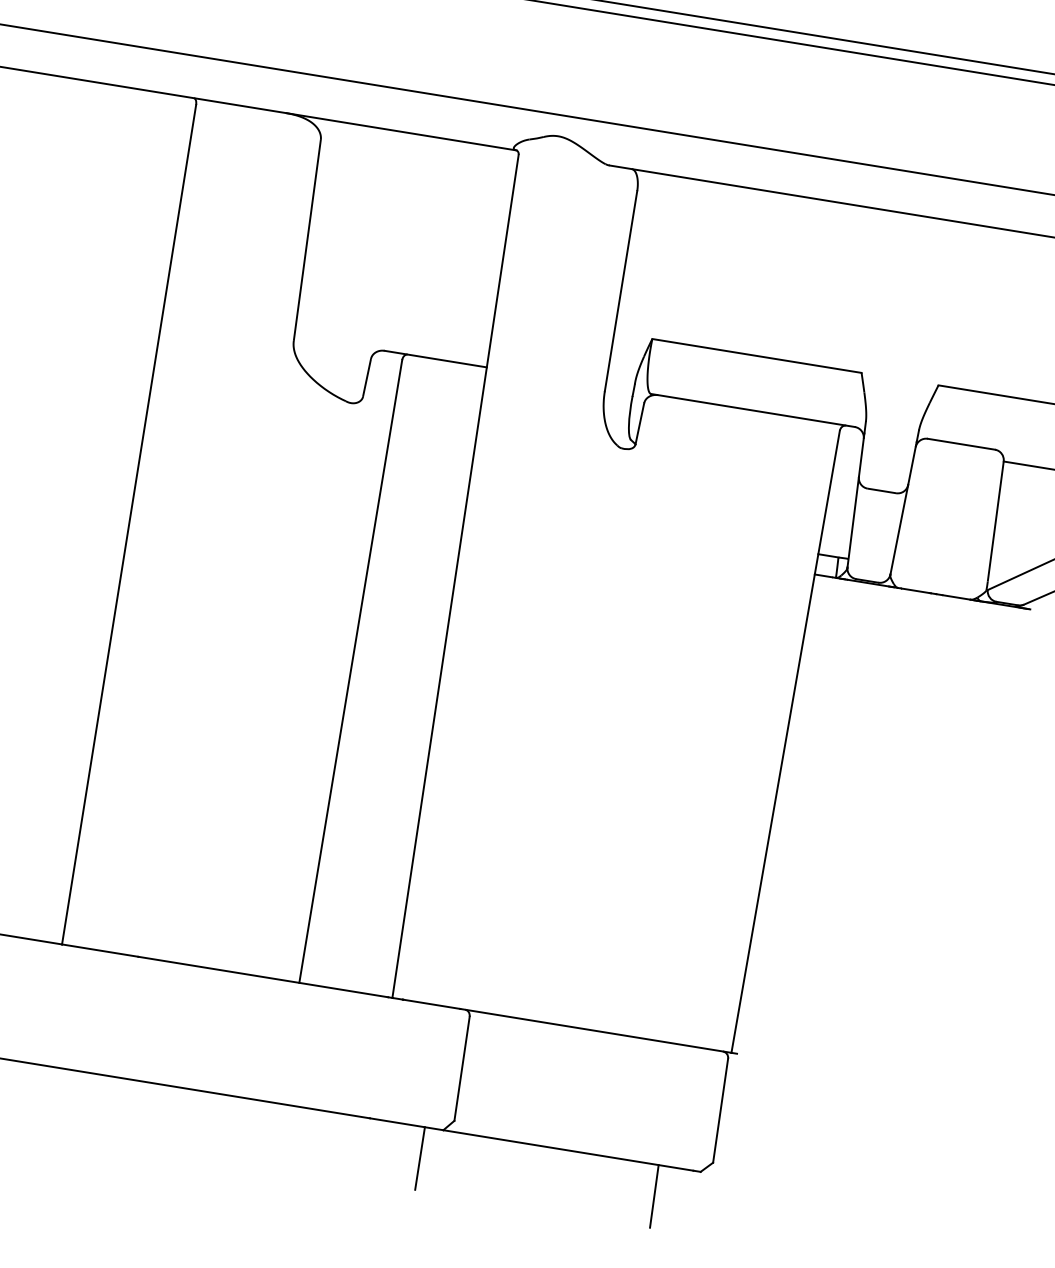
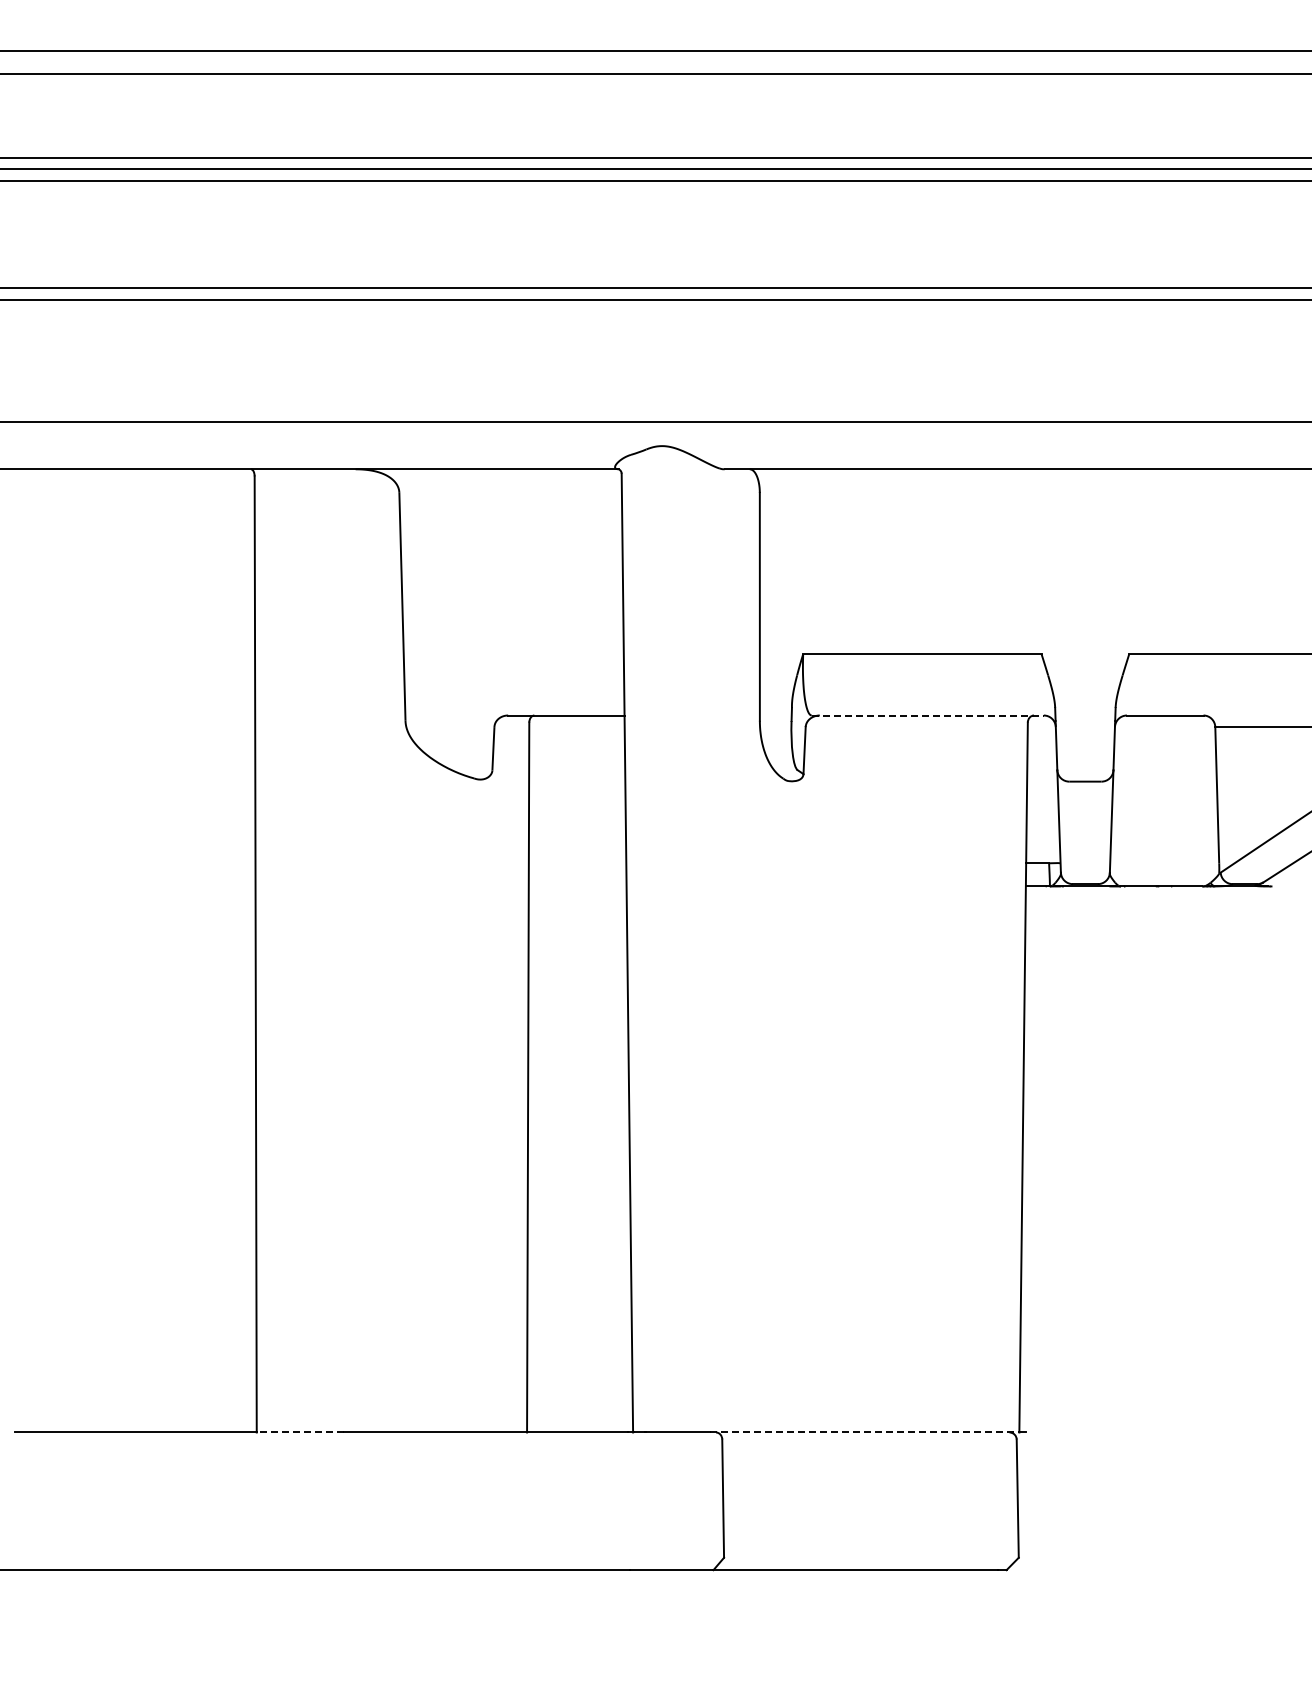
line: (753, 410) -> (928, 715), solid -> dashed
line: (99, 950) -> (299, 1432), solid -> dashed
line: (596, 1030) -> (865, 1432), solid -> dashed
line: (419, 1158) -> (692, 1605), removed
line: (654, 1196) -> (959, 1605), removed

